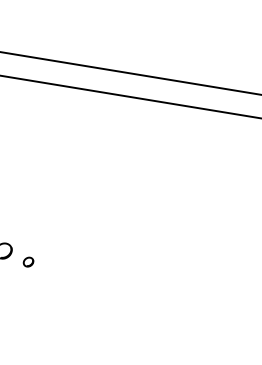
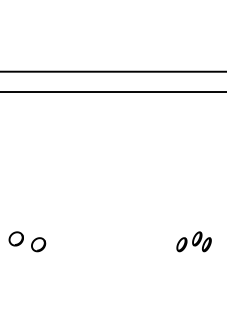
part: (28, 261) -> (38, 244), size x1.67
part: (208, 287) -> (193, 241), added

